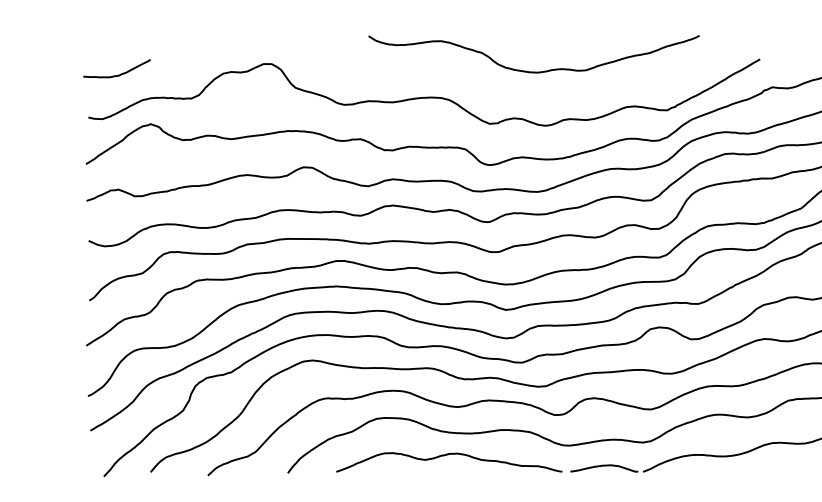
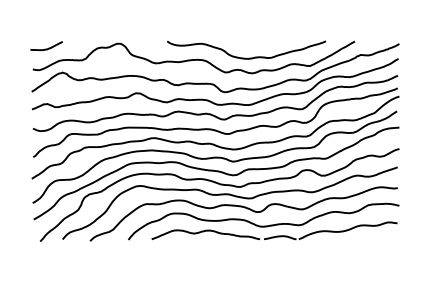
curve: (533, 69) -> (246, 57), moved

